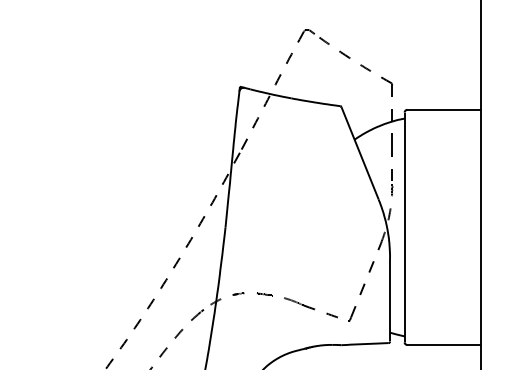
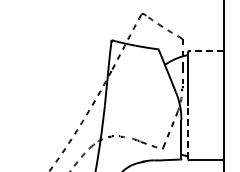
line: (443, 110) -> (206, 51), solid -> dashed
line: (405, 284) -> (188, 132), solid -> dashed

